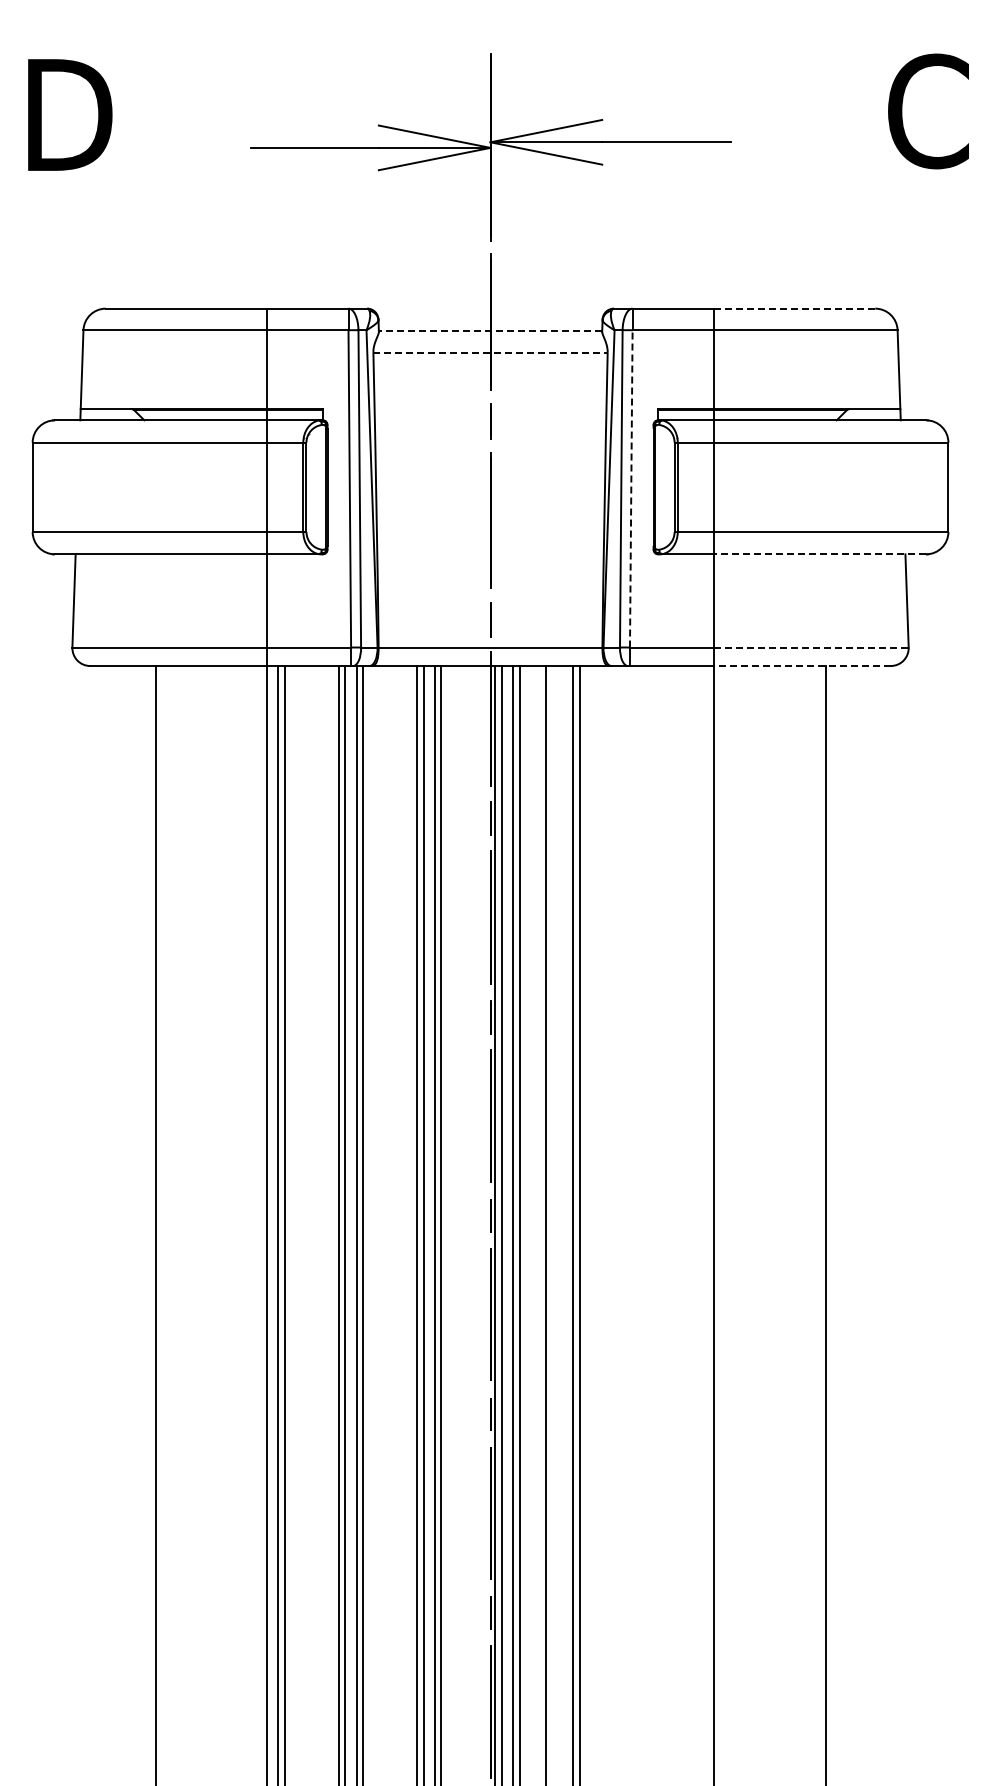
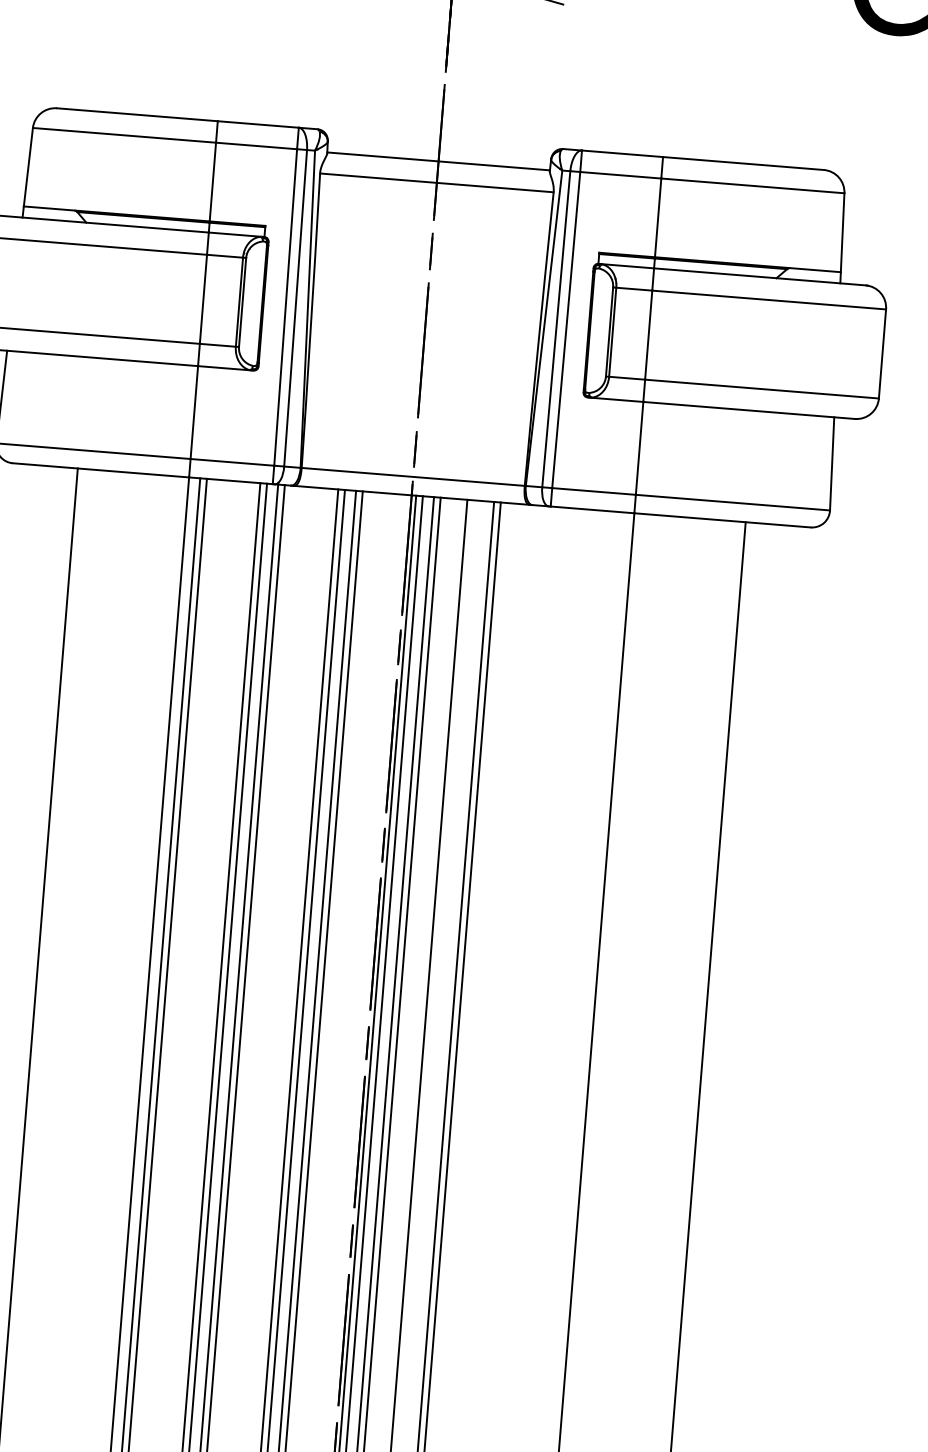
line: (794, 308) -> (743, 163), dashed -> solid
line: (490, 330) -> (438, 160), dashed -> solid
line: (491, 352) -> (437, 182), dashed -> solid
line: (631, 488) -> (566, 329), dashed -> solid
line: (819, 554) -> (748, 410), dashed -> solid
line: (811, 647) -> (733, 502), dashed -> solid
line: (801, 666) -> (721, 520), dashed -> solid

